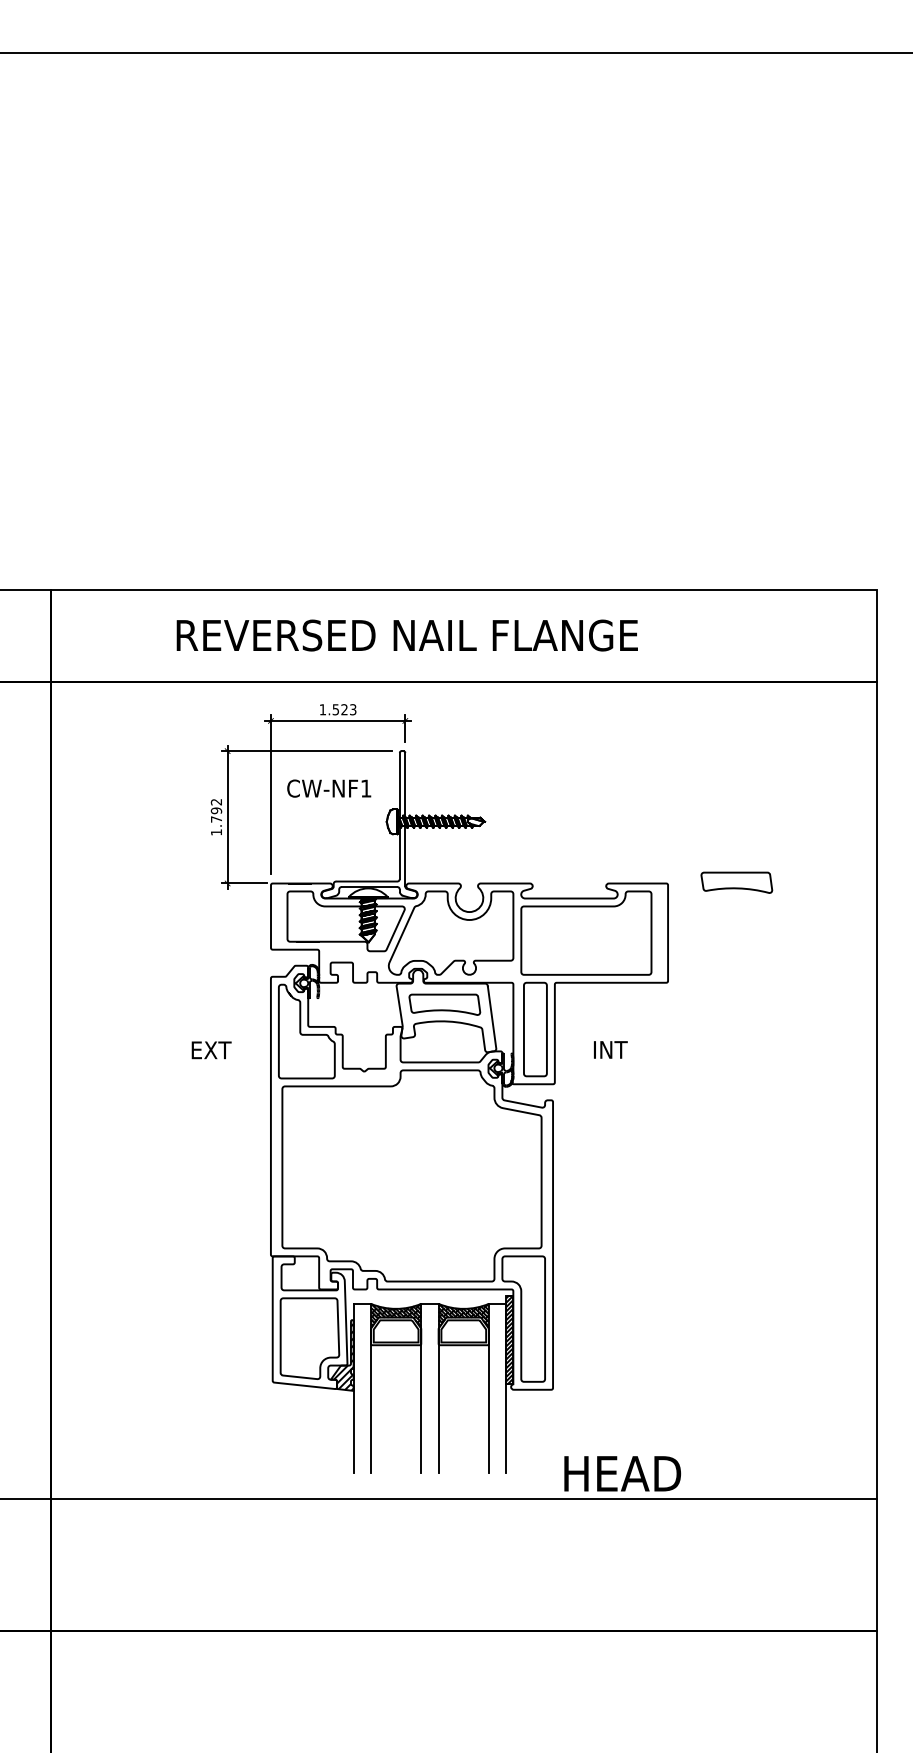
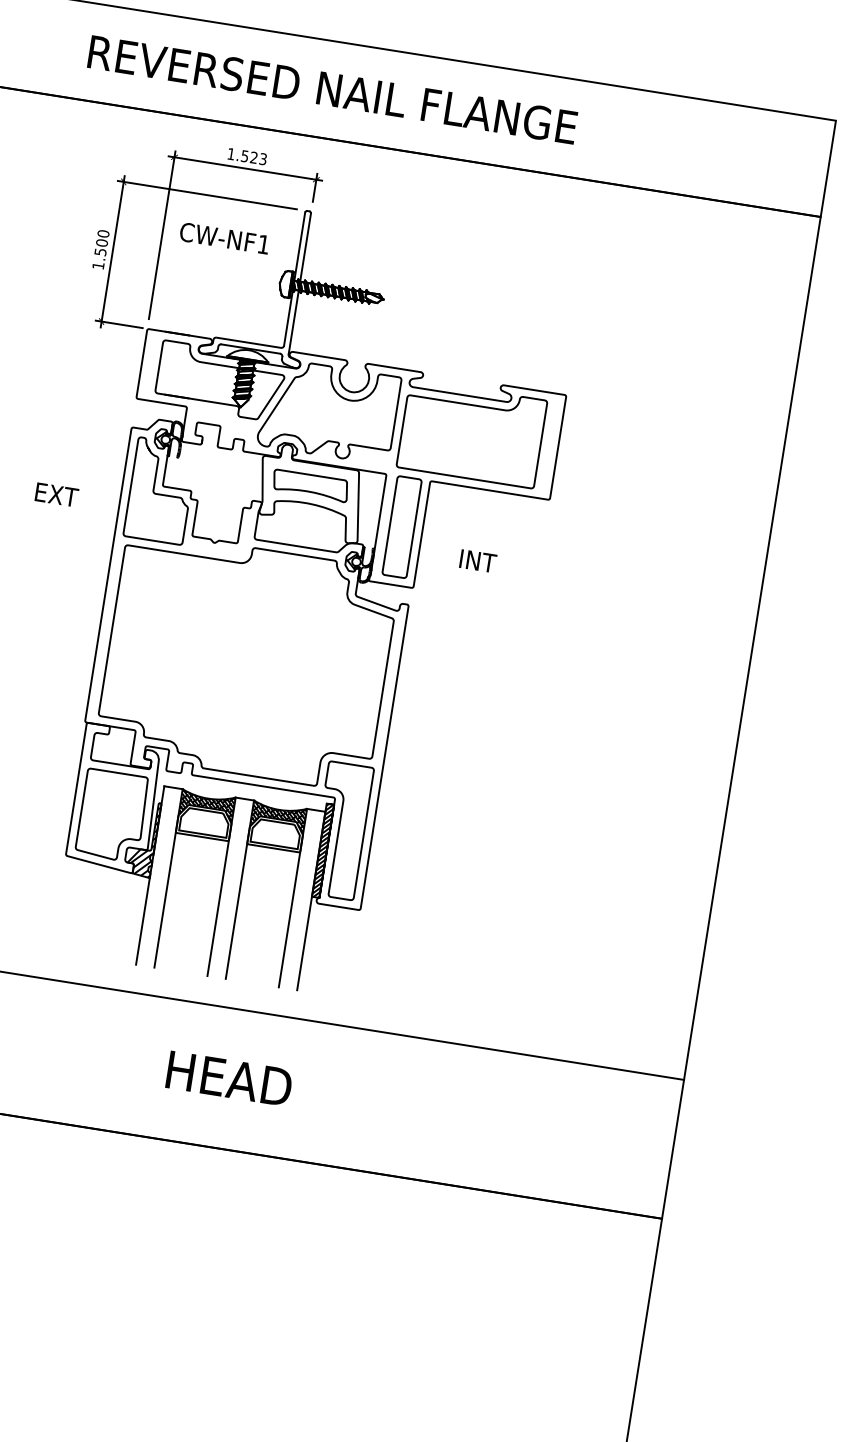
text: (216, 810) -> (102, 242), 1.792 -> 1.500
part: (736, 882) -> (638, 405), removed
text: (622, 1473) -> (229, 1078), moved

